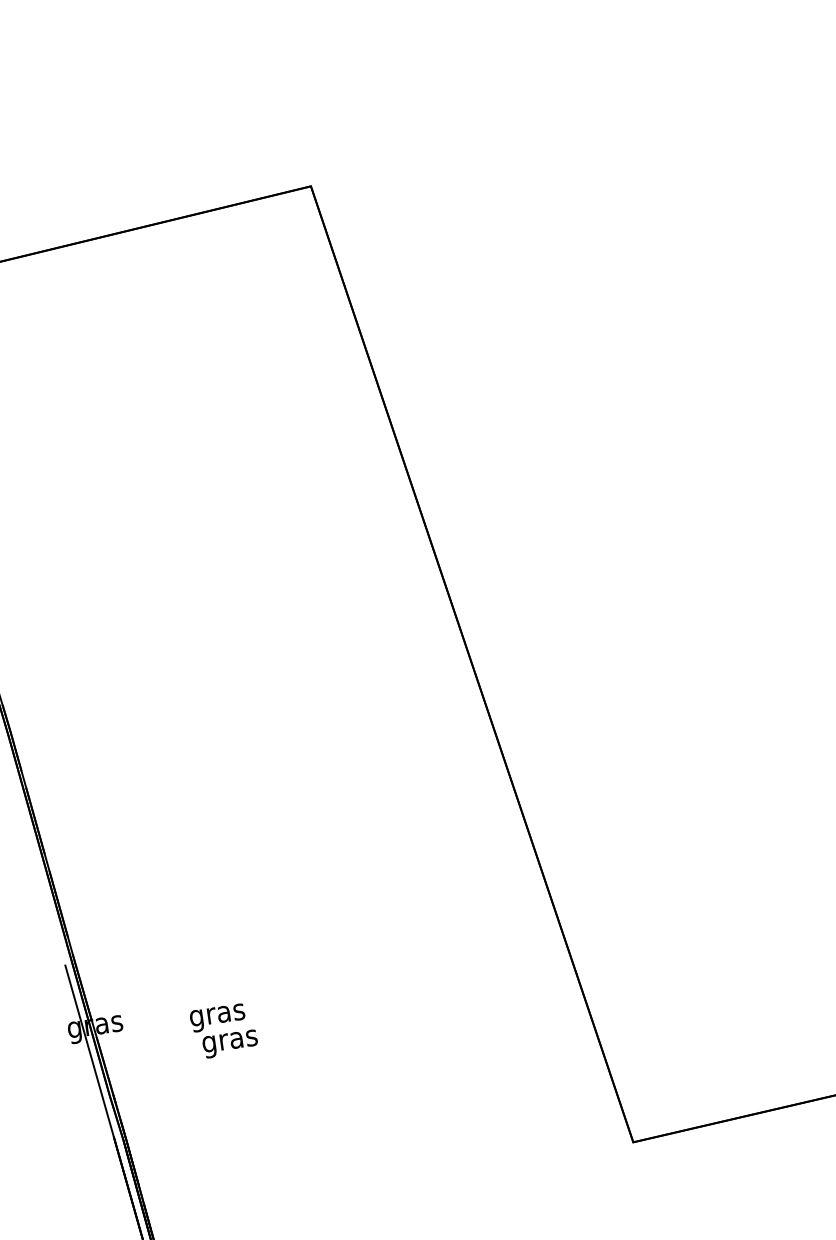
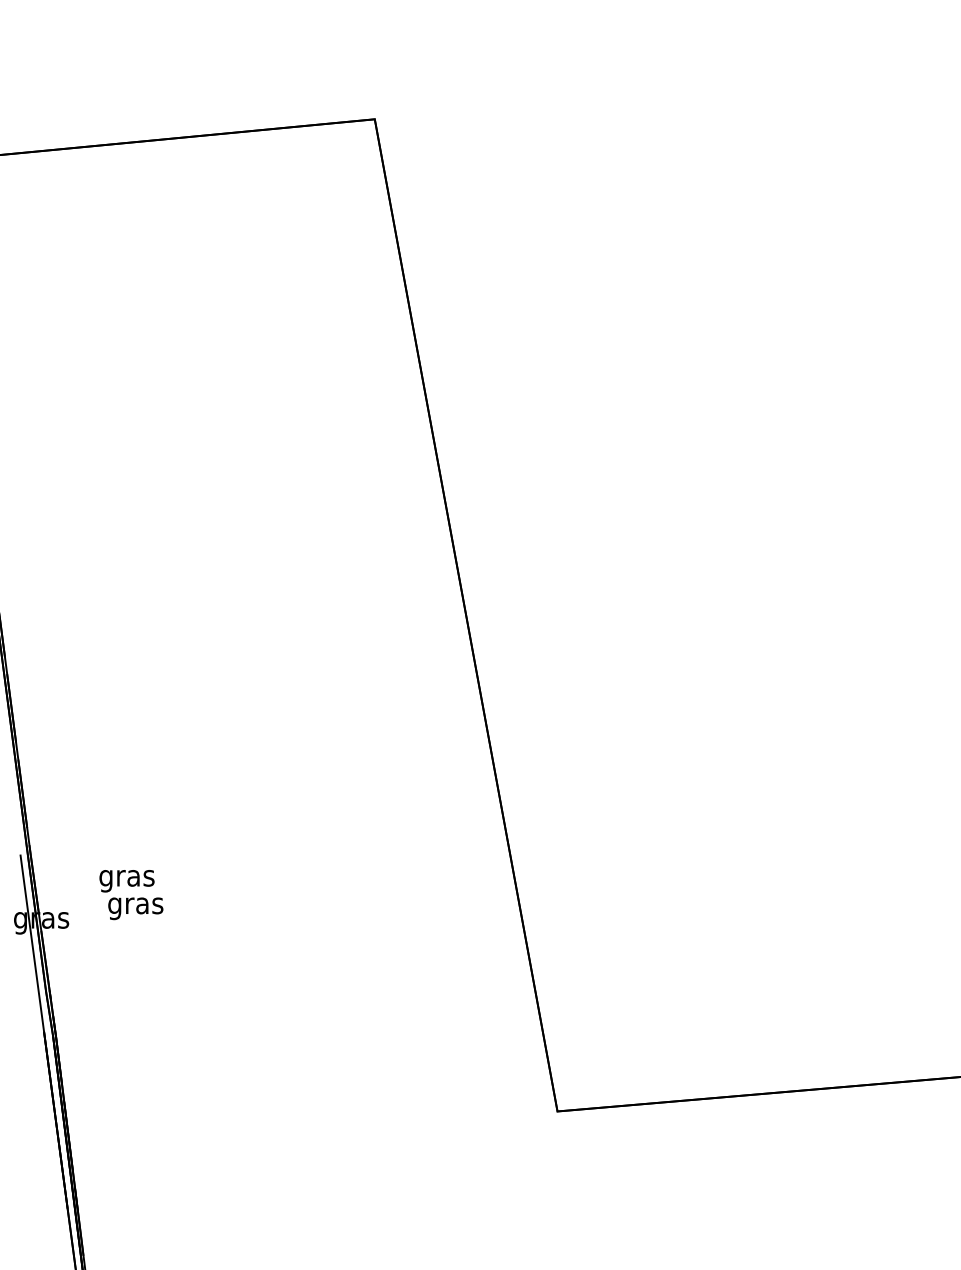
text: (224, 1031) -> (131, 895), moved

